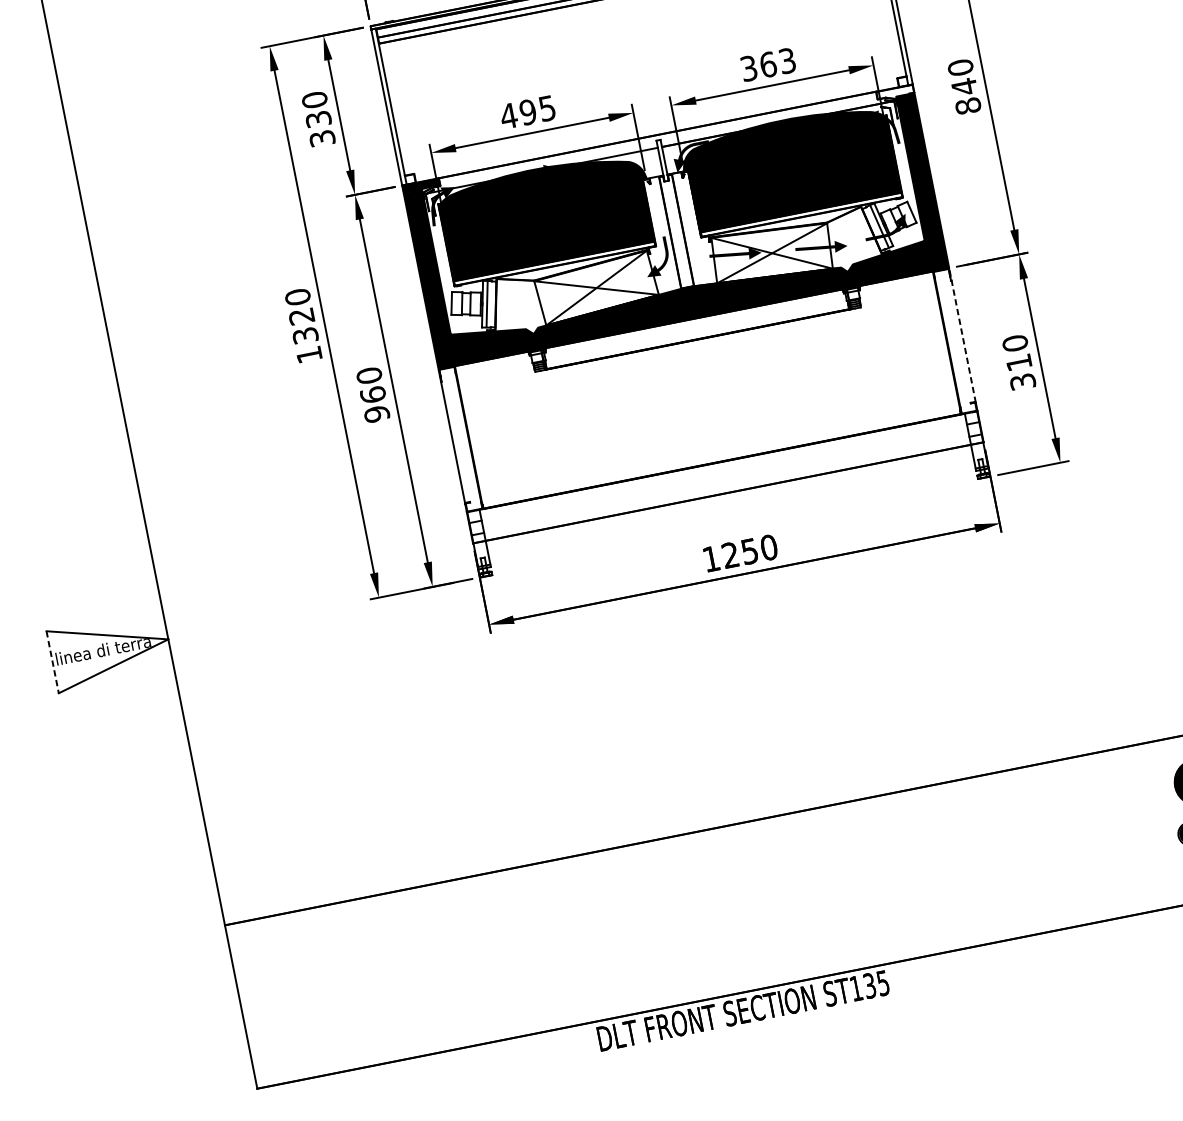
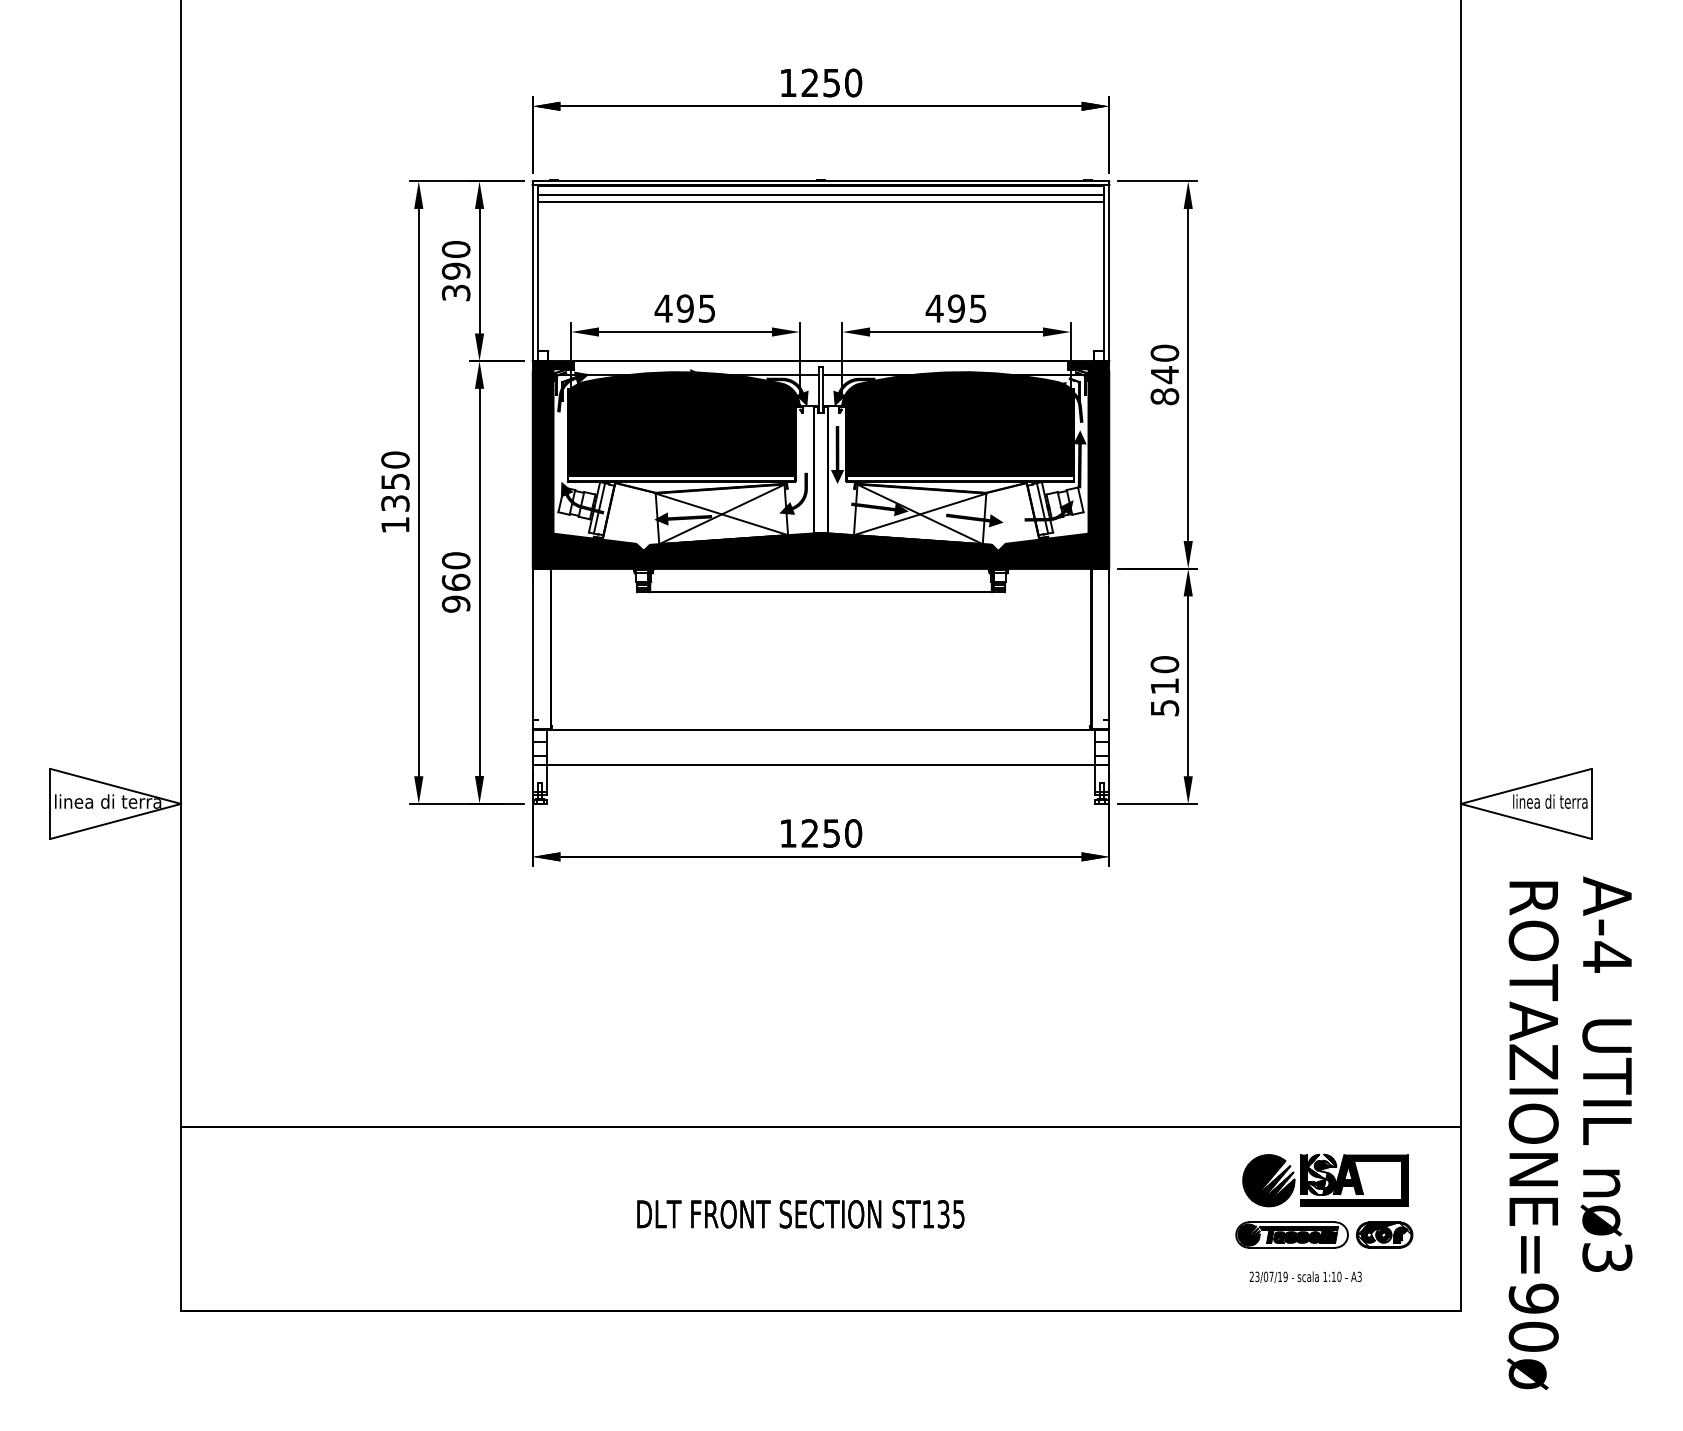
text: (767, 64) -> (955, 308), 363 -> 495
fill: (895, 91) -> (1088, 365), added
text: (318, 118) -> (456, 270), 330 -> 390
fill: (633, 167) -> (787, 391), added
fill: (903, 176) -> (1079, 459), added
fill: (688, 215) -> (837, 455), added
fill: (470, 297) -> (582, 497), added
fill: (563, 298) -> (683, 518), added
text: (301, 316) -> (395, 481), 1320 -> 1350
line: (962, 335) -> (1109, 644), dashed -> solid
text: (1022, 381) -> (1164, 707), 310 -> 510
line: (52, 662) -> (50, 804), dashed -> solid
text: (743, 1011) -> (800, 1214), moved

